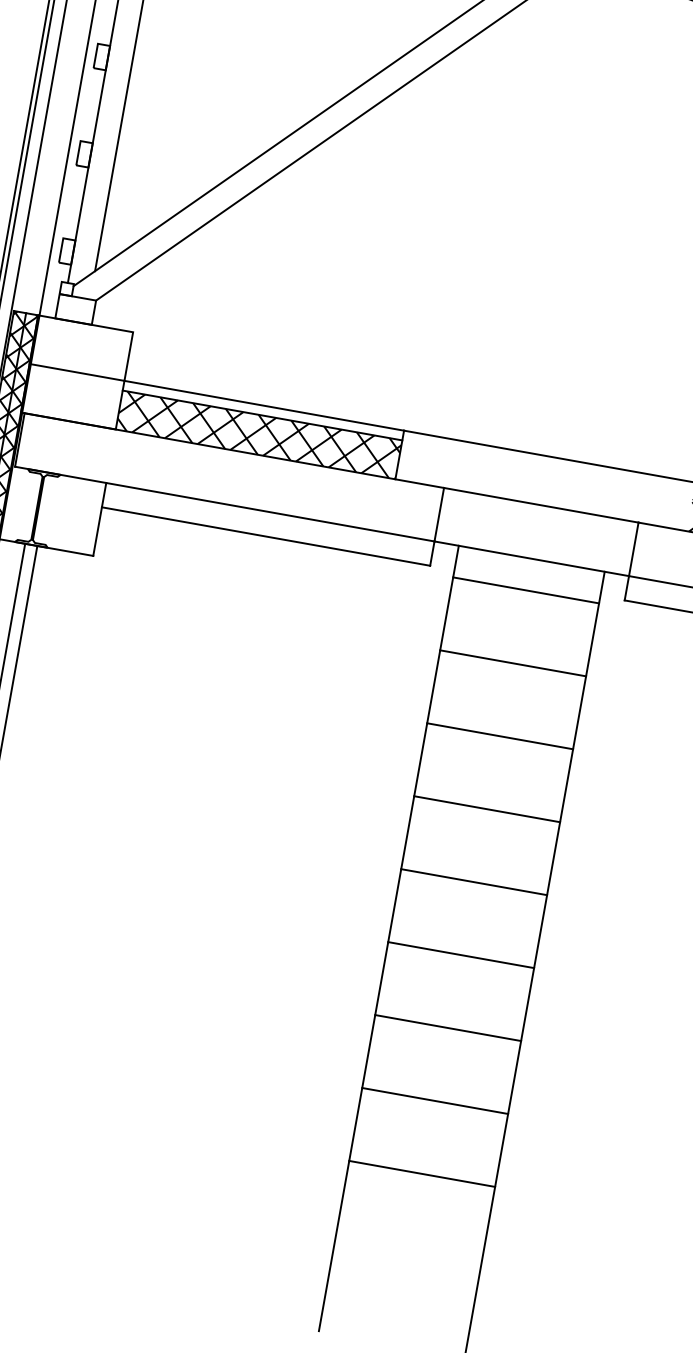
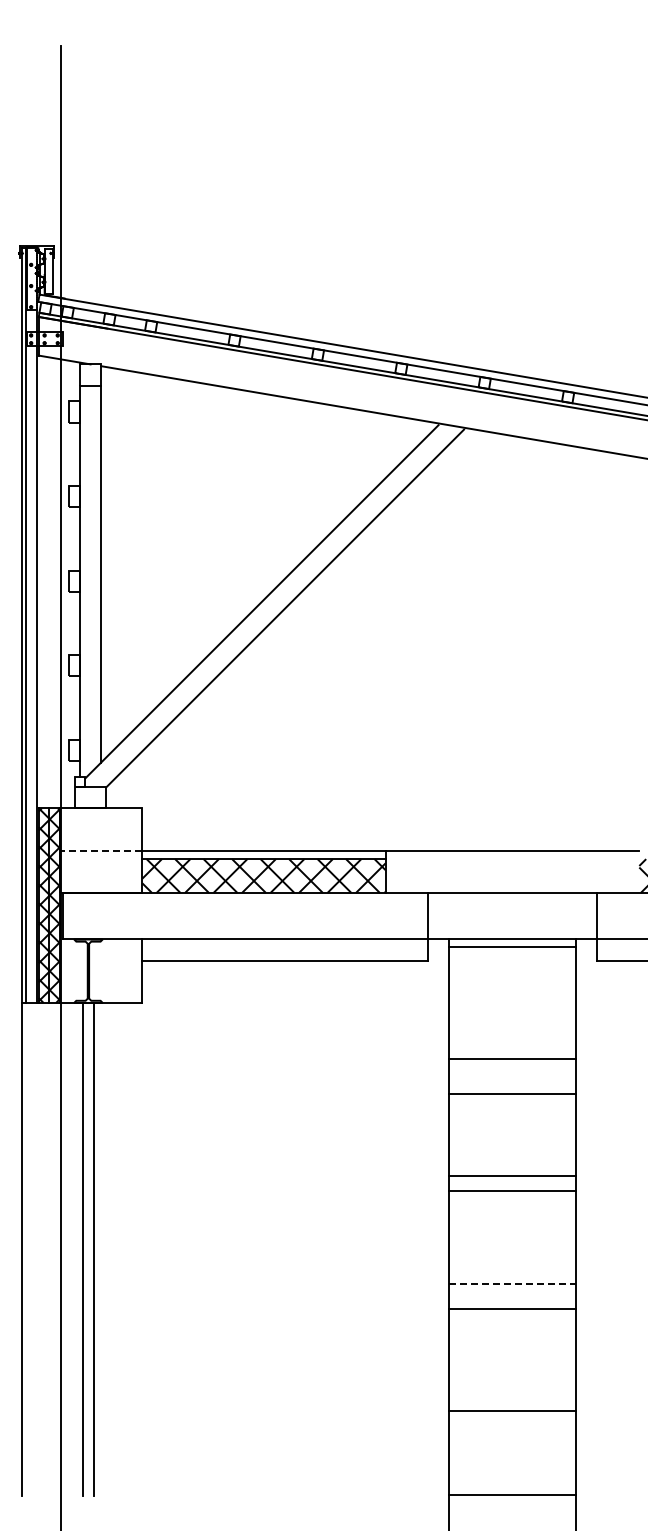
line: (76, 372) -> (100, 850), solid -> dashed
line: (526, 589) -> (512, 946), moved
line: (513, 663) -> (512, 1059), moved
line: (487, 809) -> (512, 1191), moved
line: (474, 881) -> (512, 1175), moved
line: (461, 955) -> (512, 1284), solid -> dashed
line: (448, 1027) -> (512, 1308), moved
line: (422, 1173) -> (512, 1495), moved

